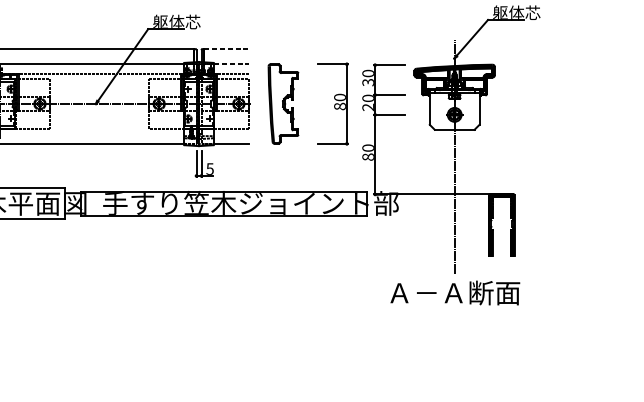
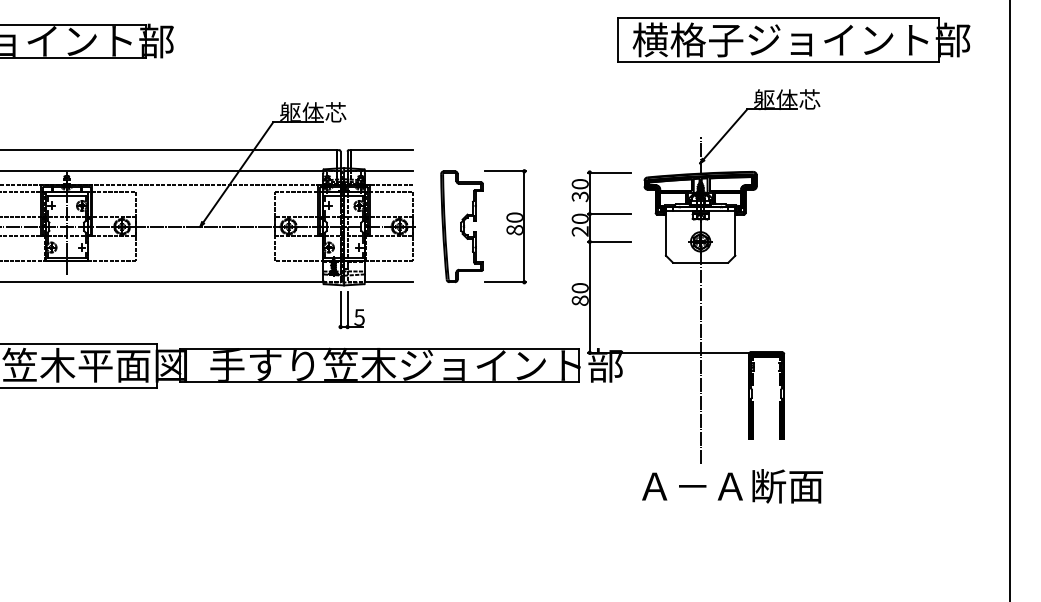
line: (226, 49) -> (382, 150), dashed -> solid
line: (231, 64) -> (389, 171), dashed -> solid
part: (333, 103) -> (505, 226), moved
text: (455, 293) -> (732, 486), moved

